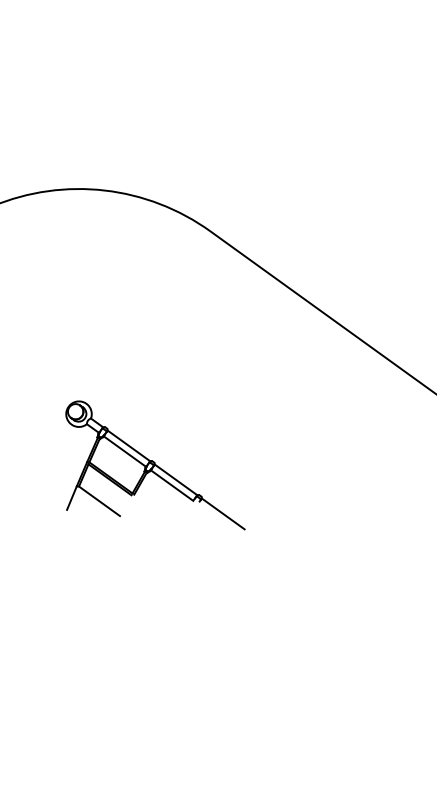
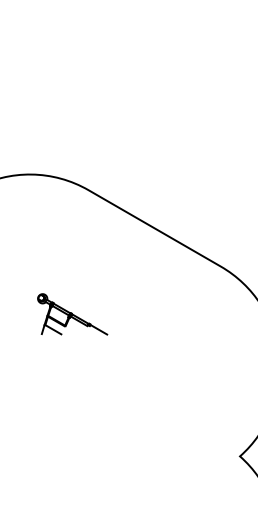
part: (155, 465) -> (72, 314), size x0.7

